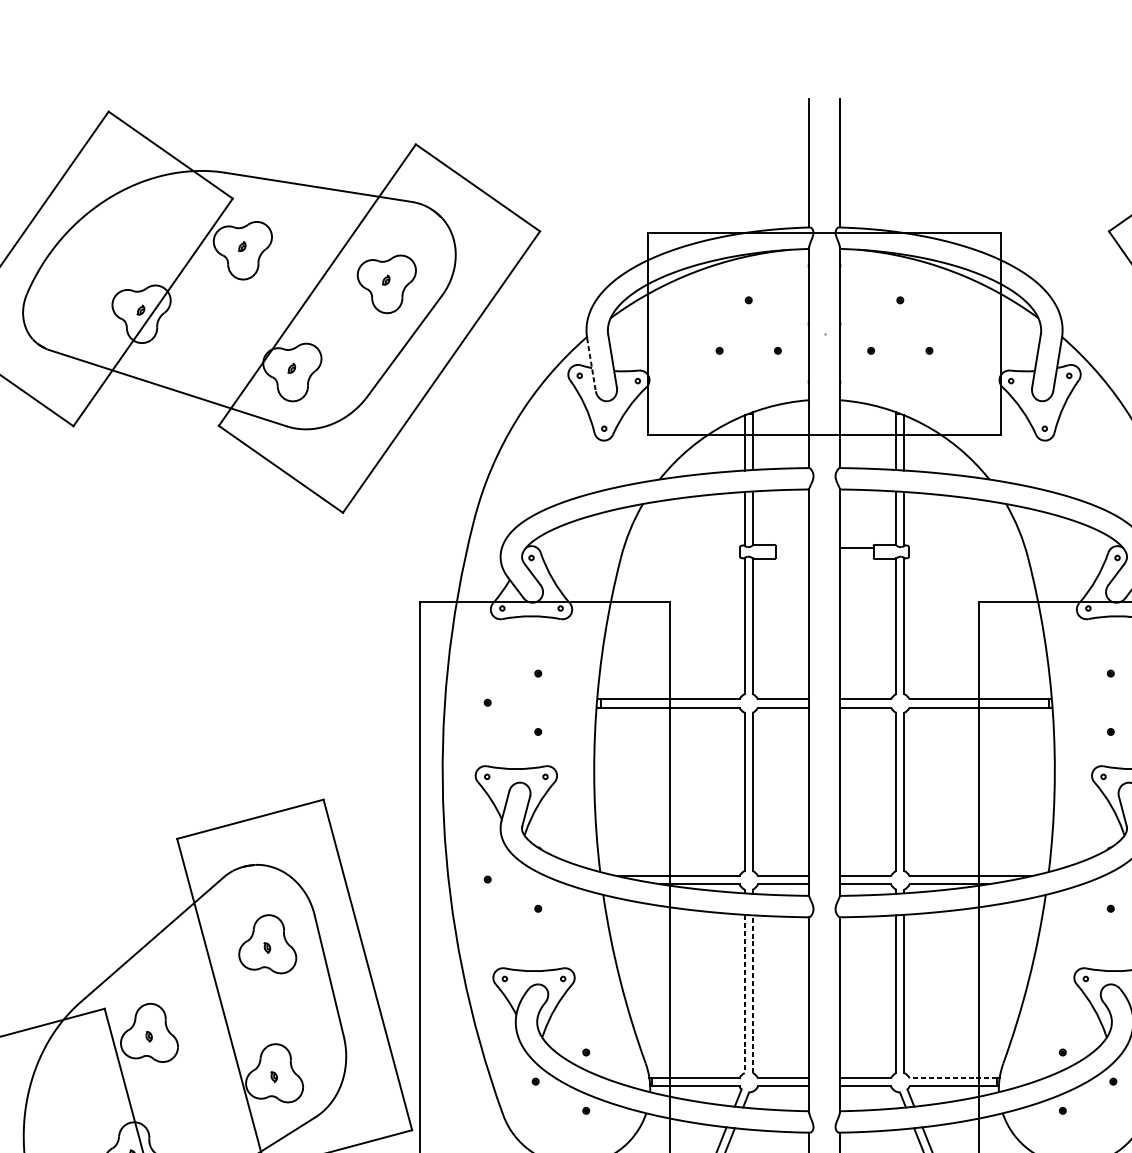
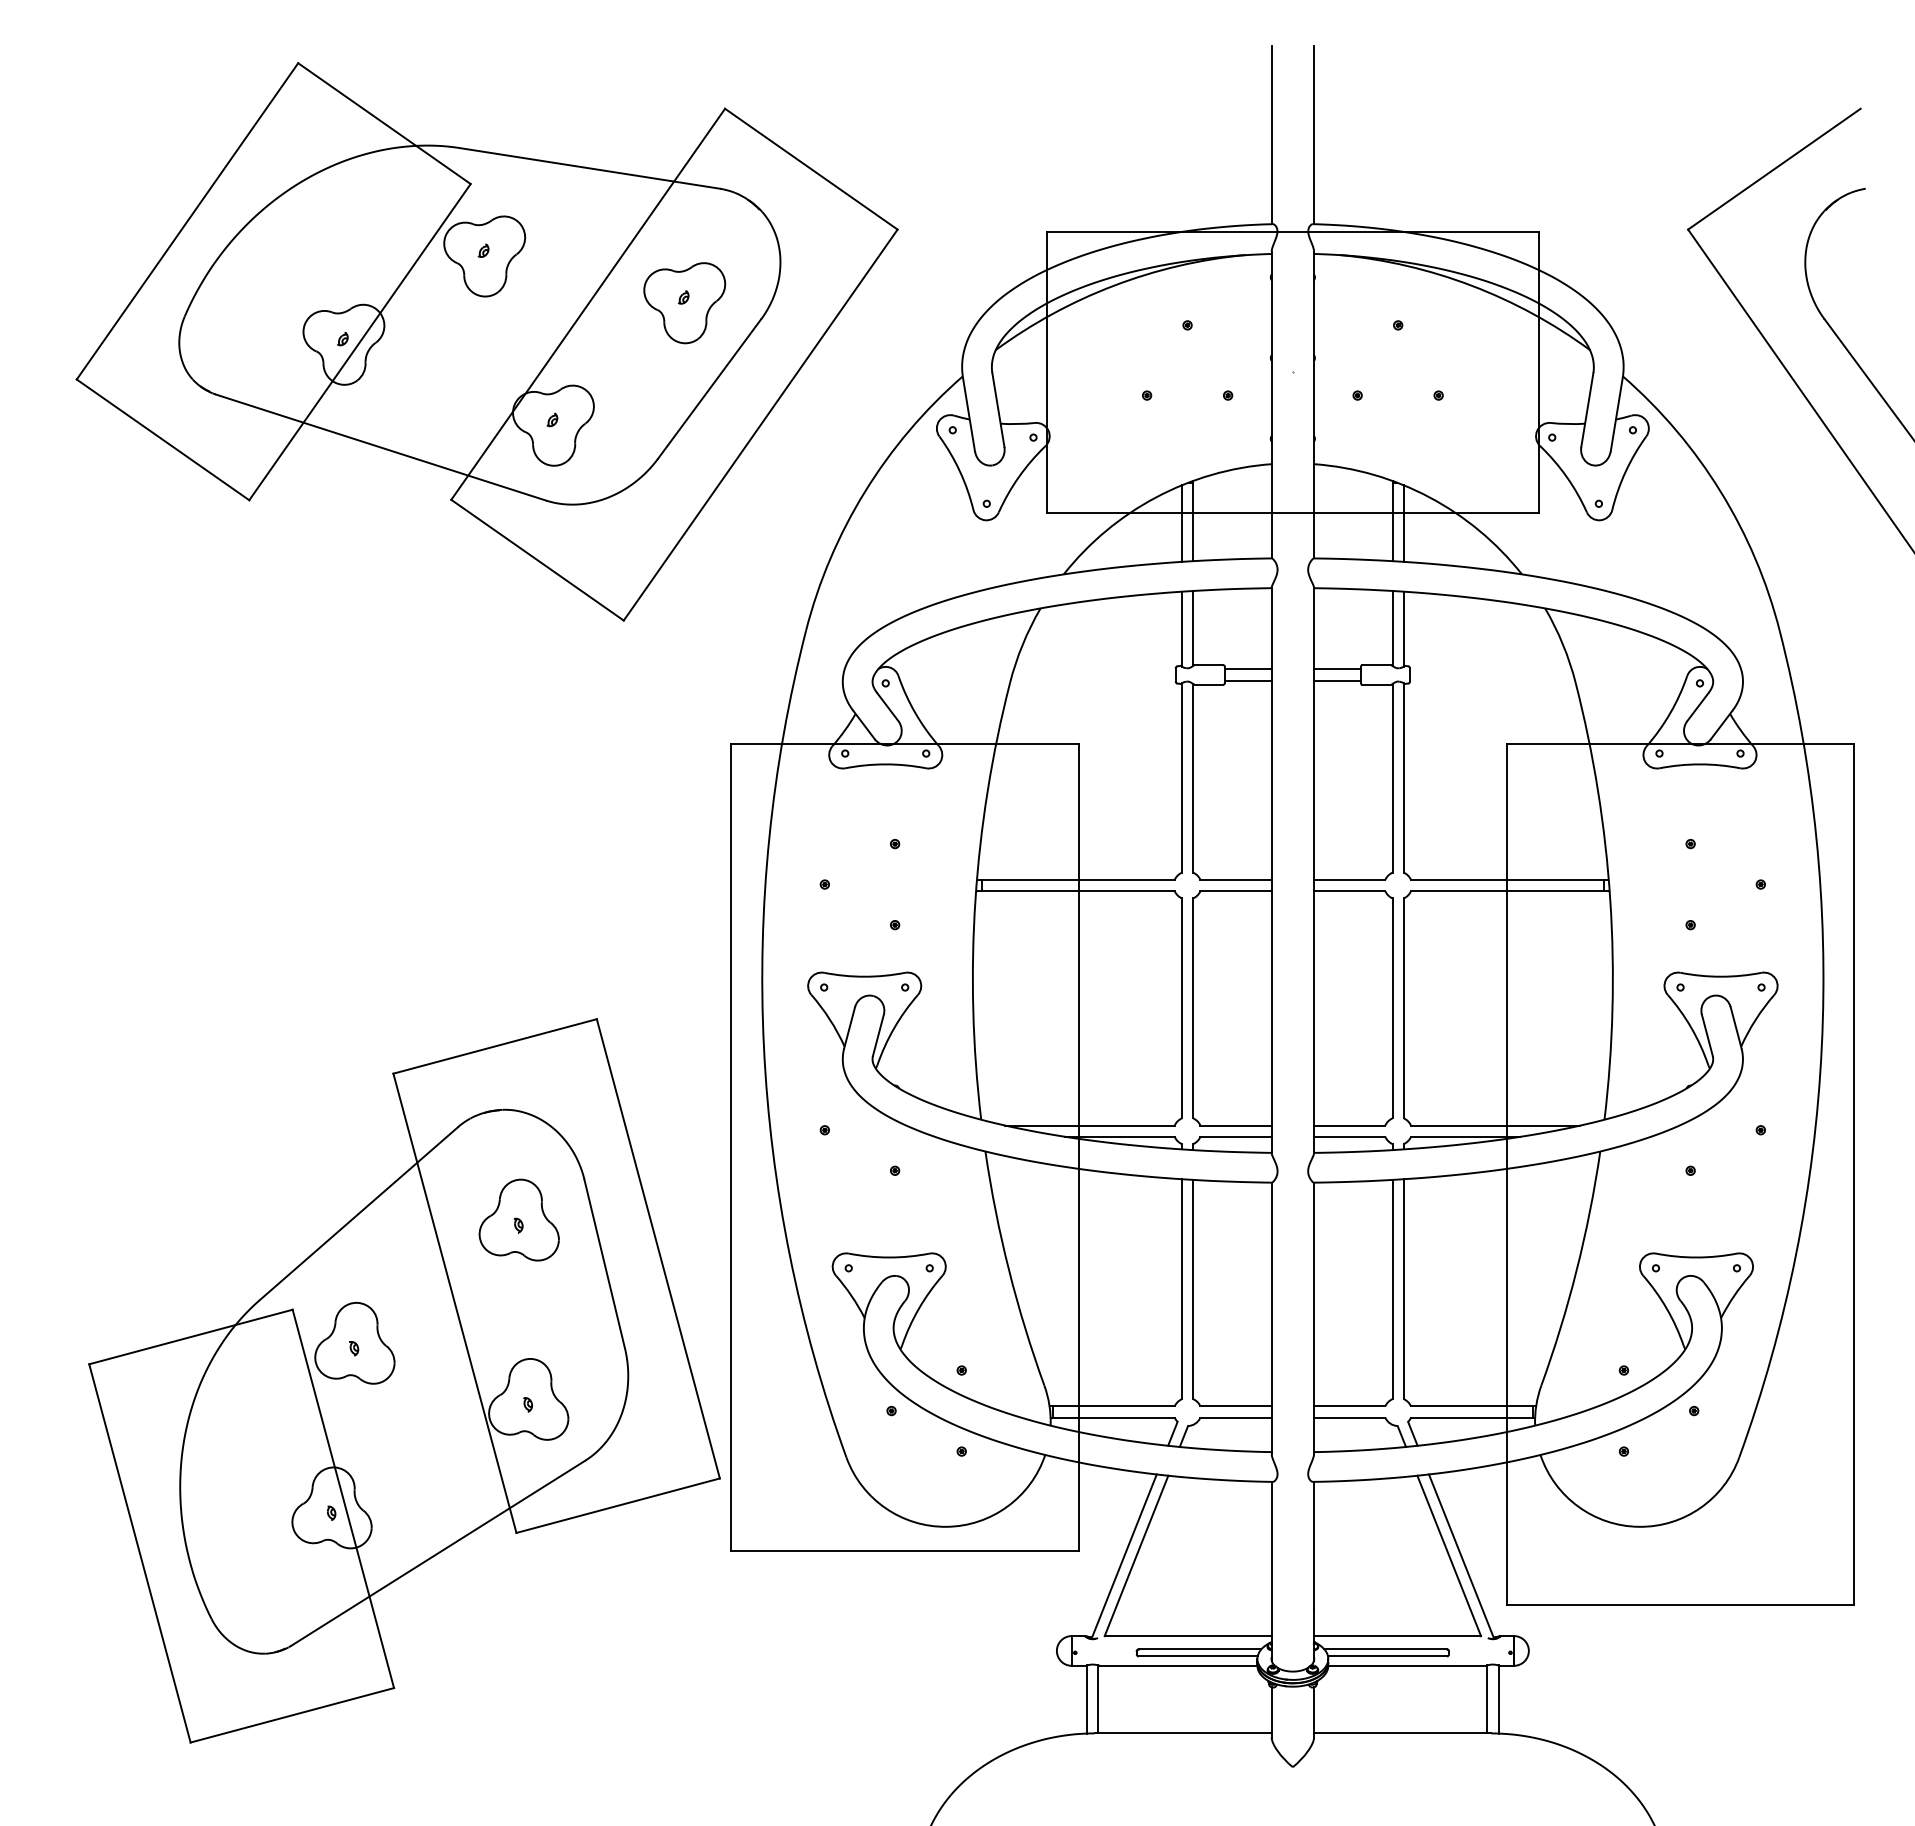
line: (591, 365) -> (969, 415), dashed -> solid
line: (791, 547) -> (1247, 669), added
line: (791, 555) -> (1247, 680), added
line: (856, 555) -> (1337, 680), added
line: (744, 994) -> (1181, 1289), dashed -> solid
line: (753, 994) -> (1193, 1289), dashed -> solid
line: (953, 1078) -> (1471, 1406), dashed -> solid

